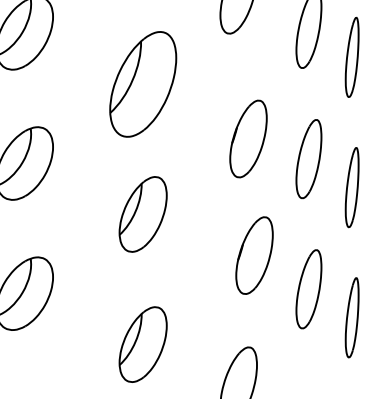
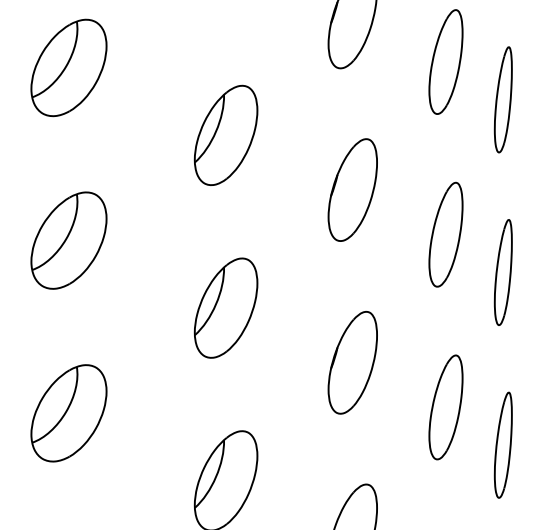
part: (142, 83) -> (225, 134), size x0.71
part: (248, 138) -> (352, 189), moved
part: (254, 255) -> (352, 362), moved

